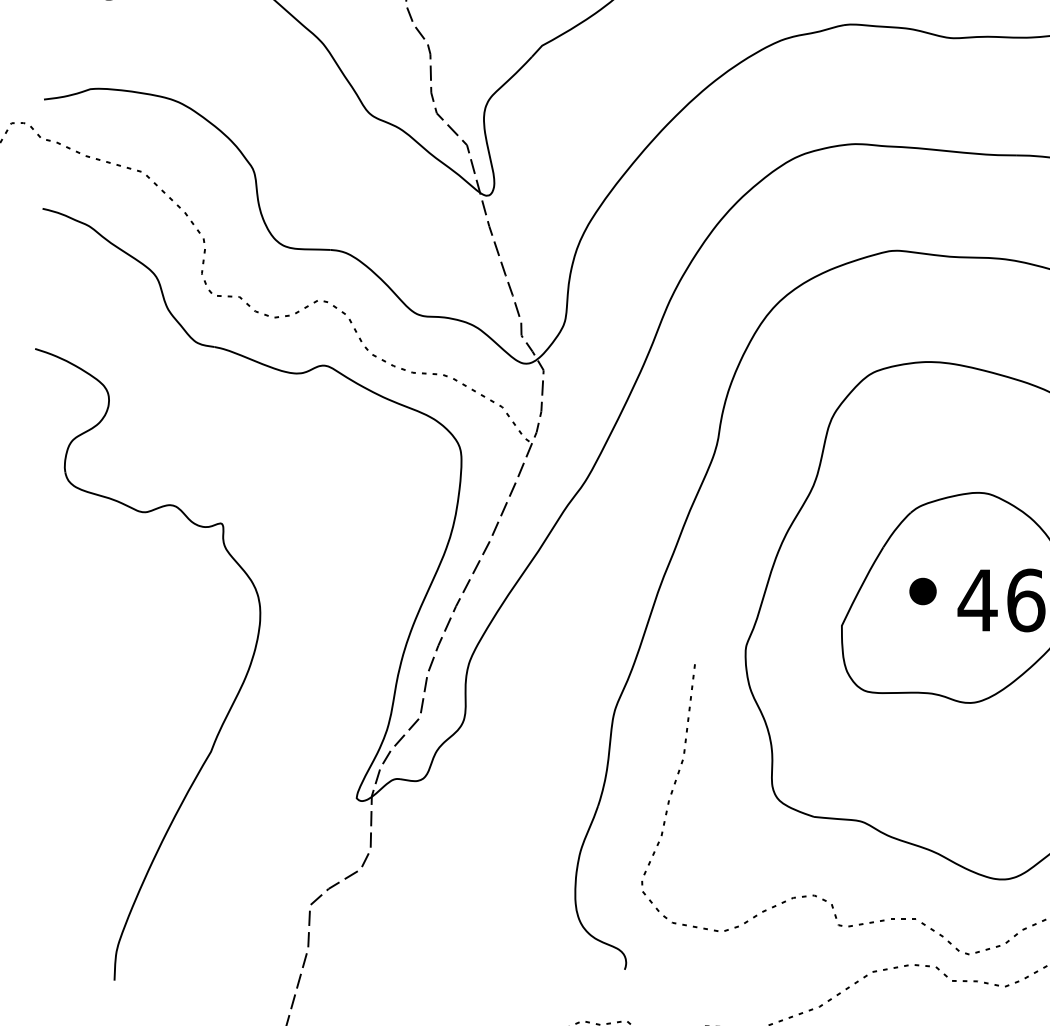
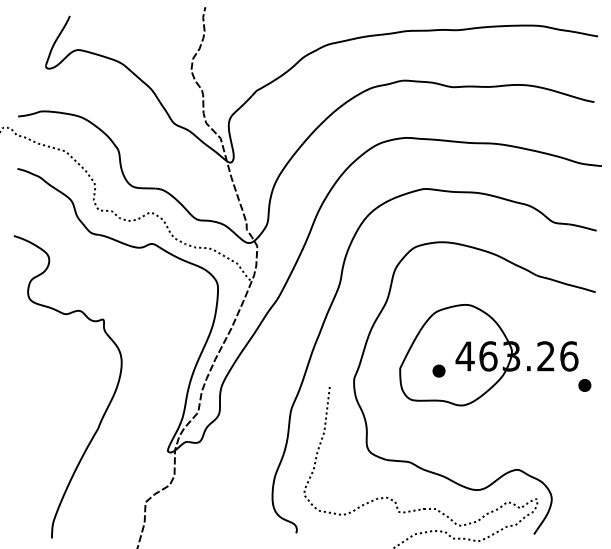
part: (921, 590) -> (438, 370), moved

